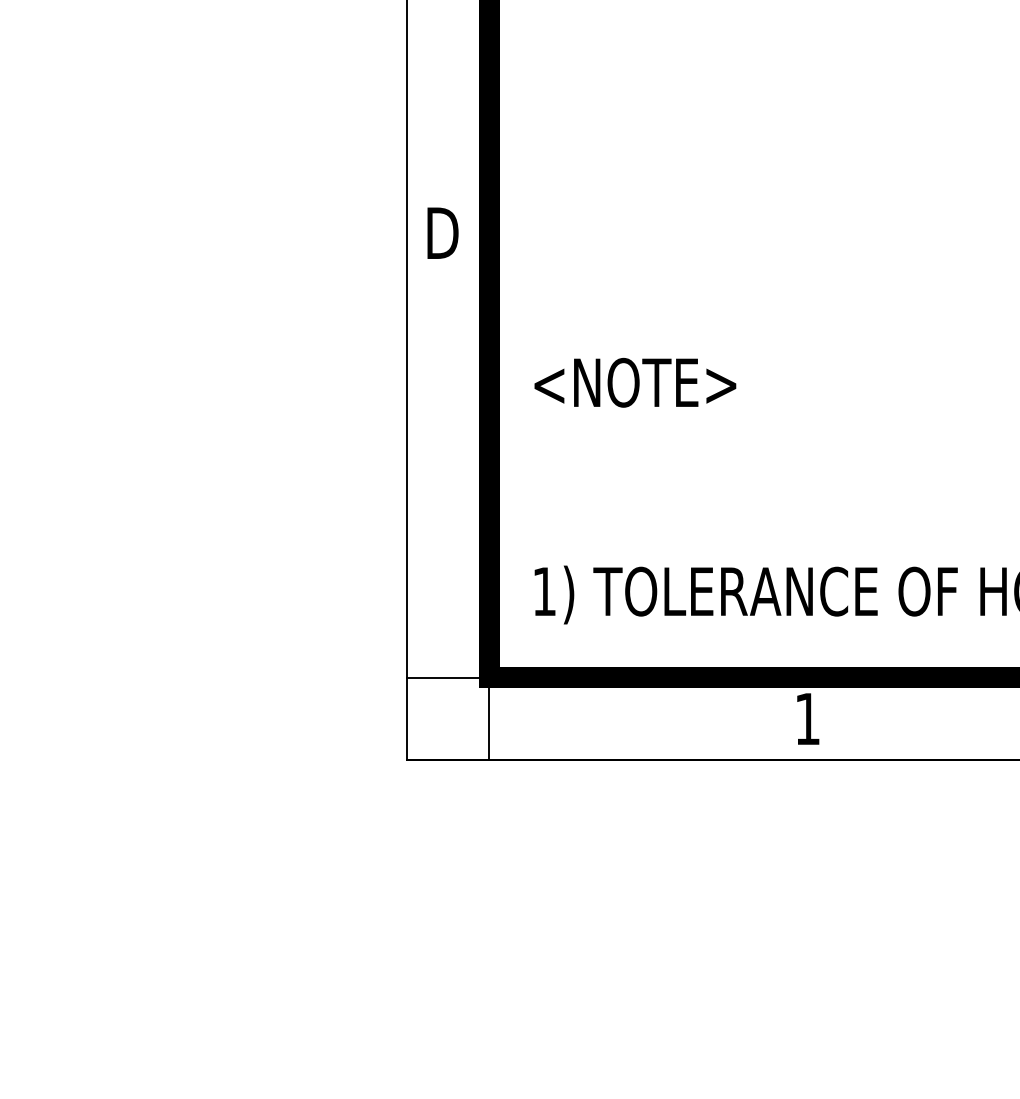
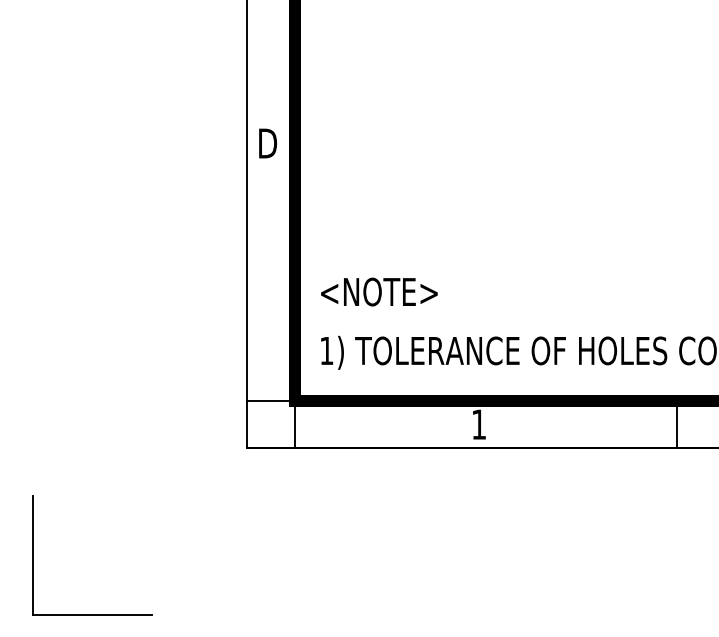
text: (635, 381) -> (379, 291), moved
part: (37, 945) -> (33, 555), added

